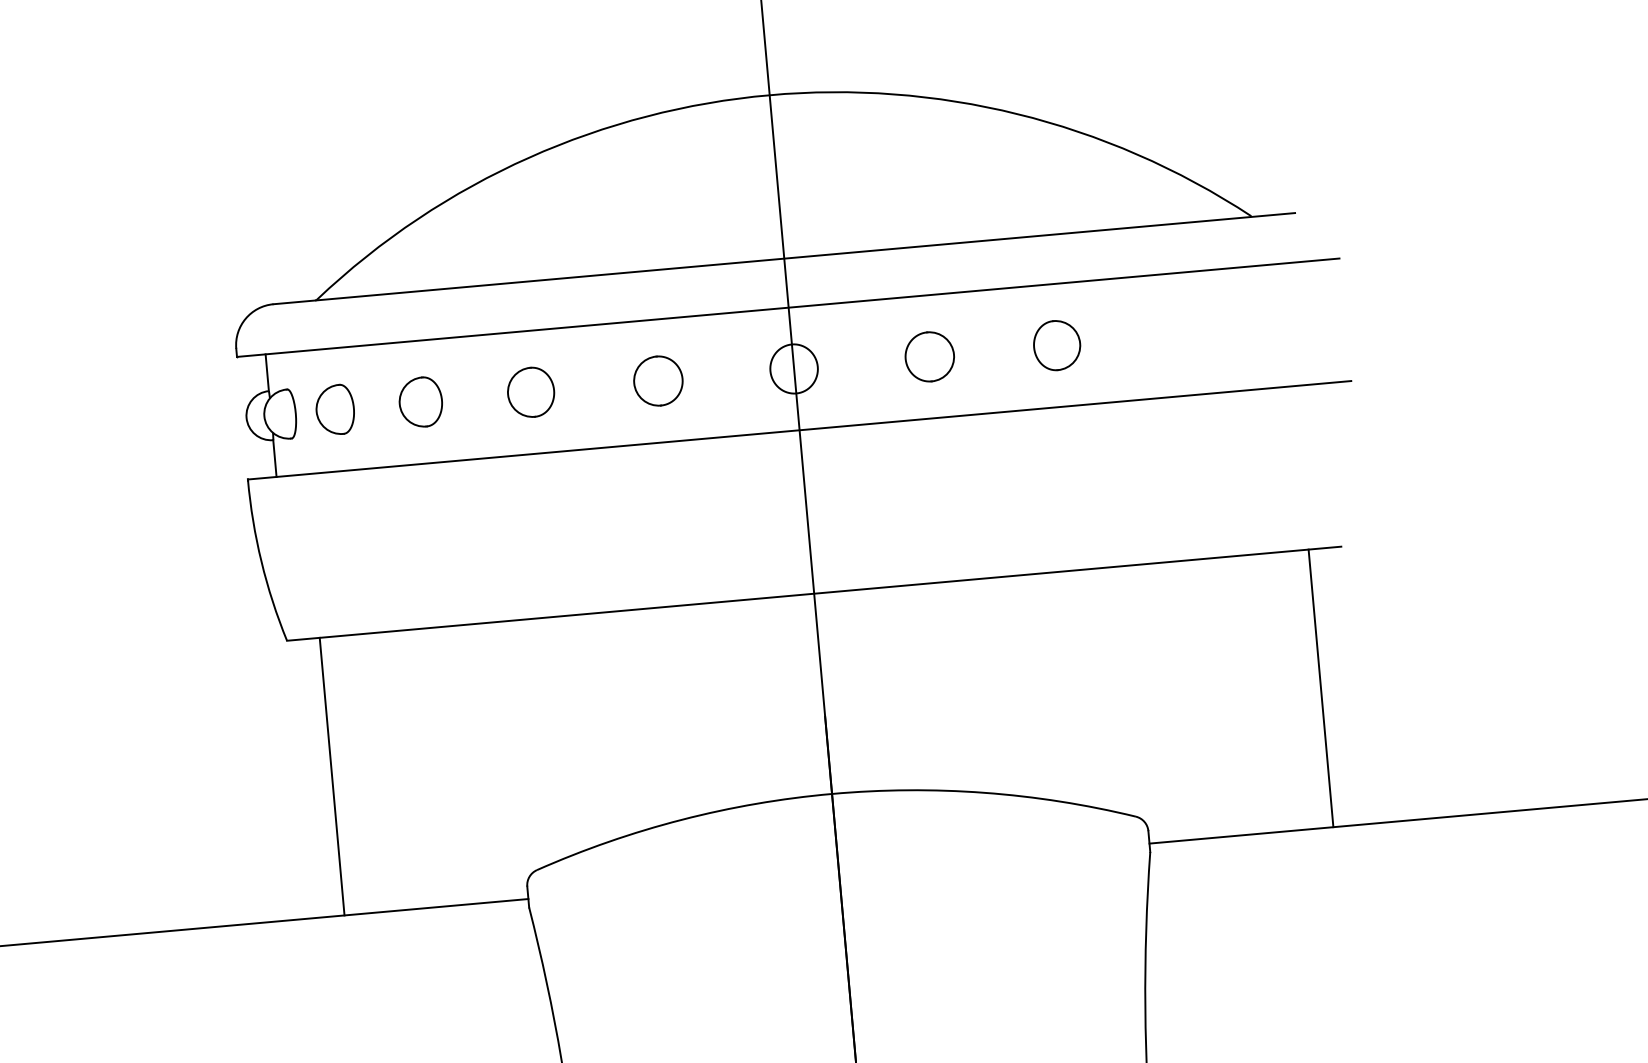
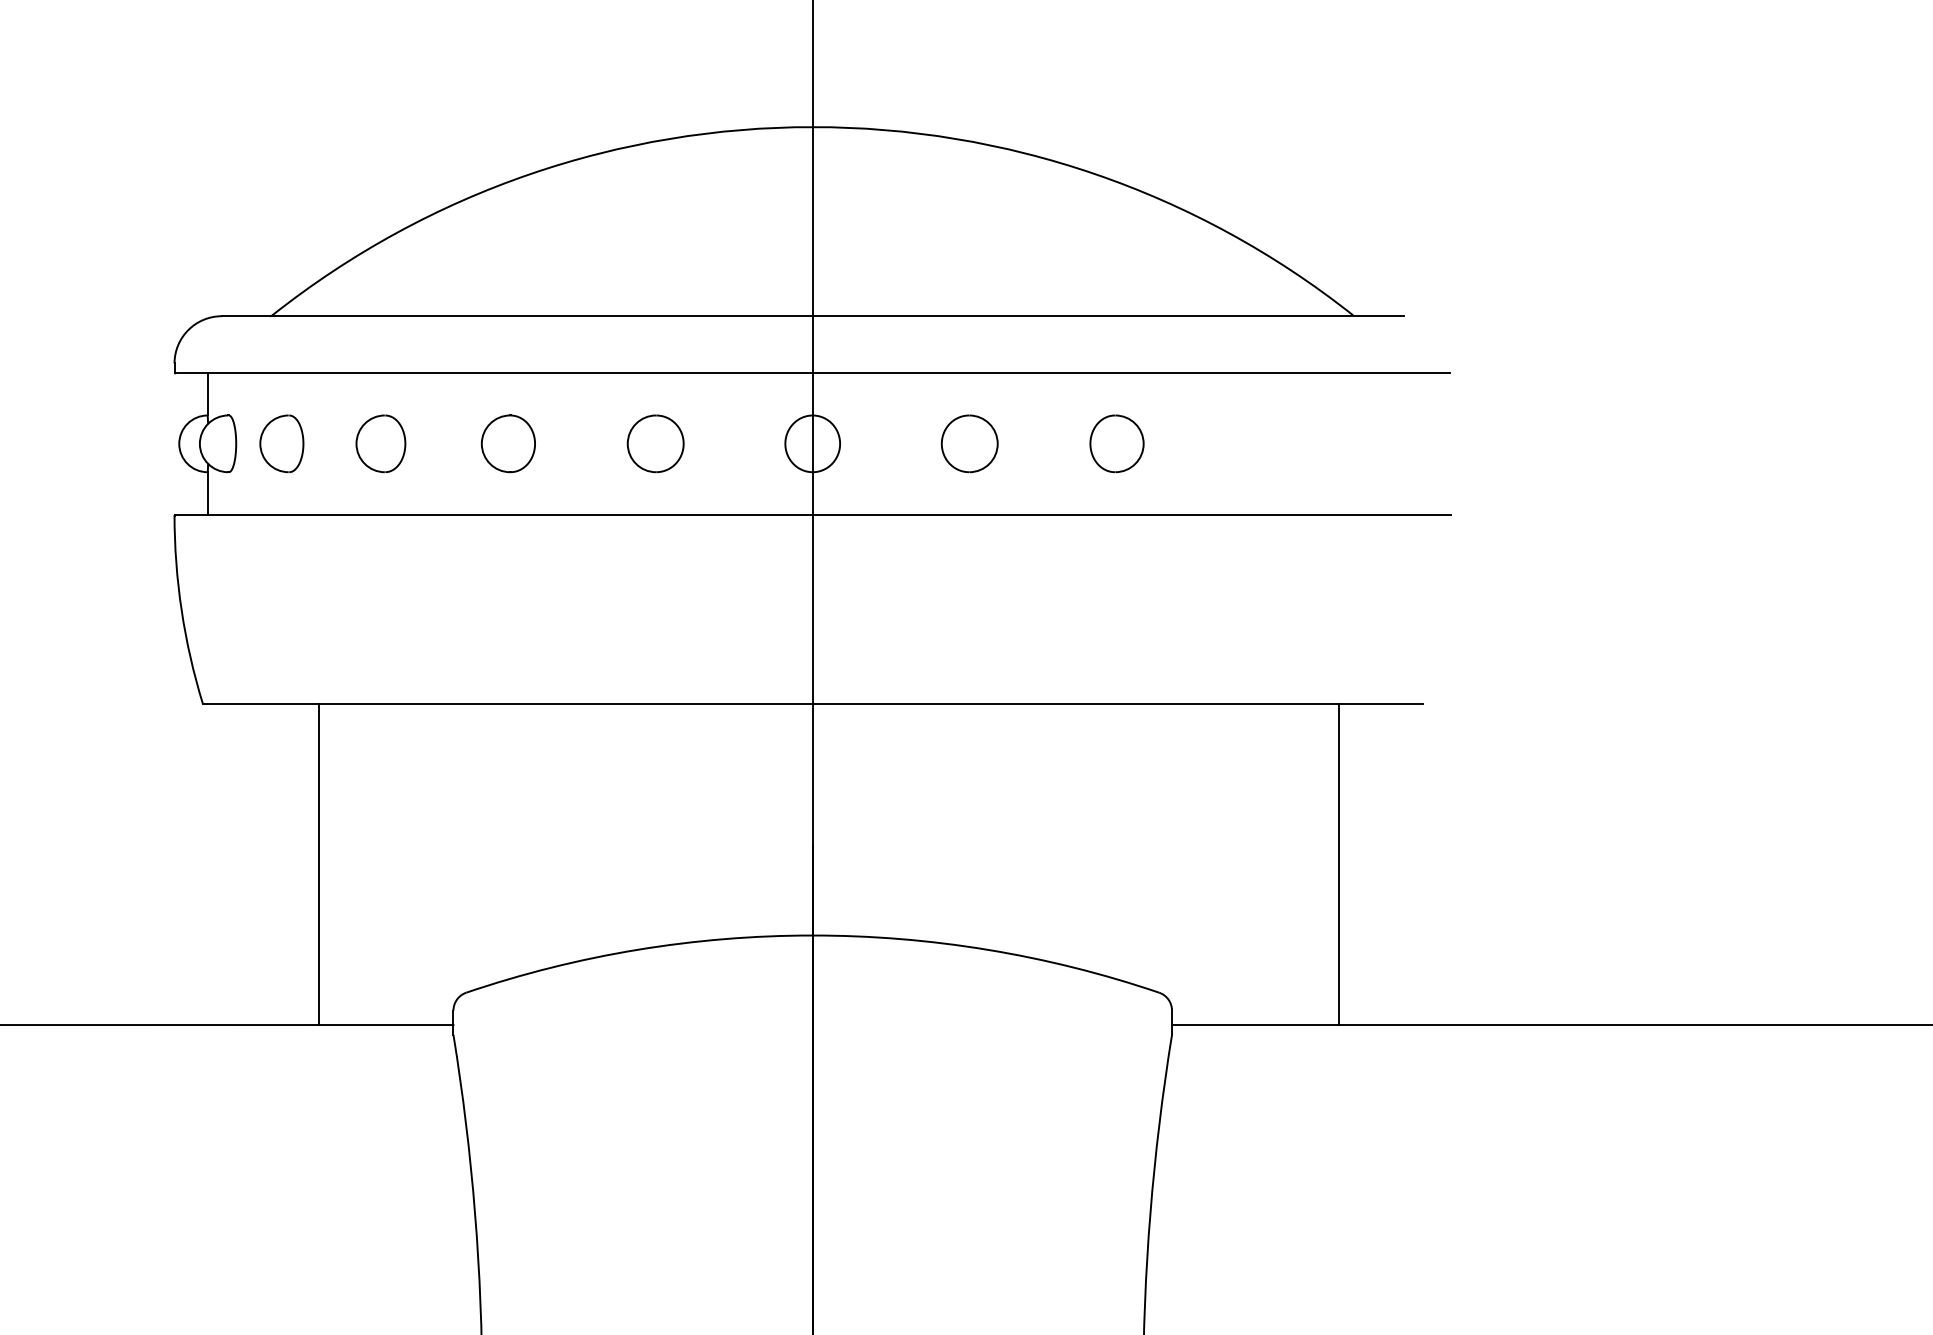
line: (1320, 688) -> (1338, 864), moved
line: (331, 776) -> (318, 864), moved

